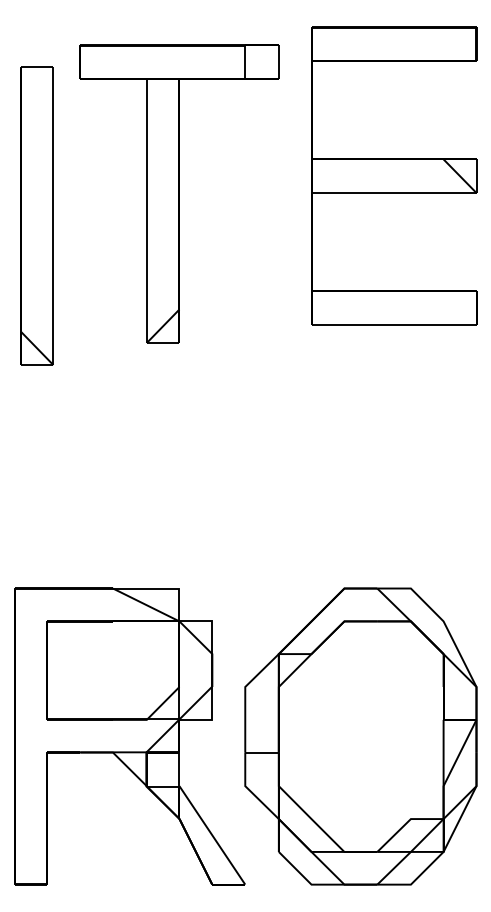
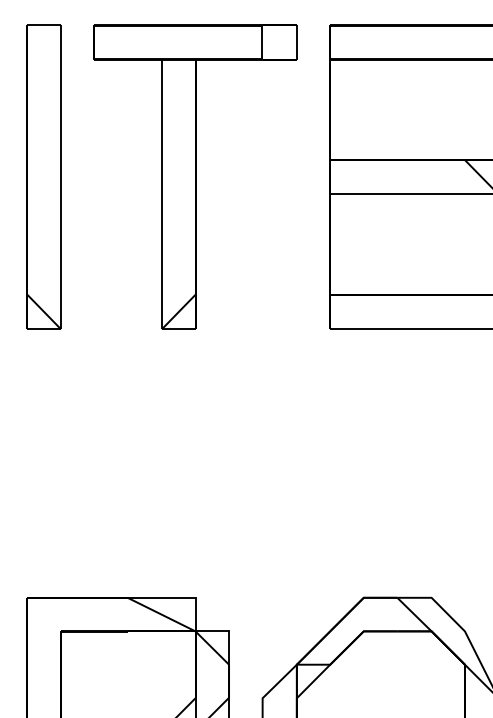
part: (179, 193) -> (195, 176), moved
part: (36, 215) -> (43, 176), moved

